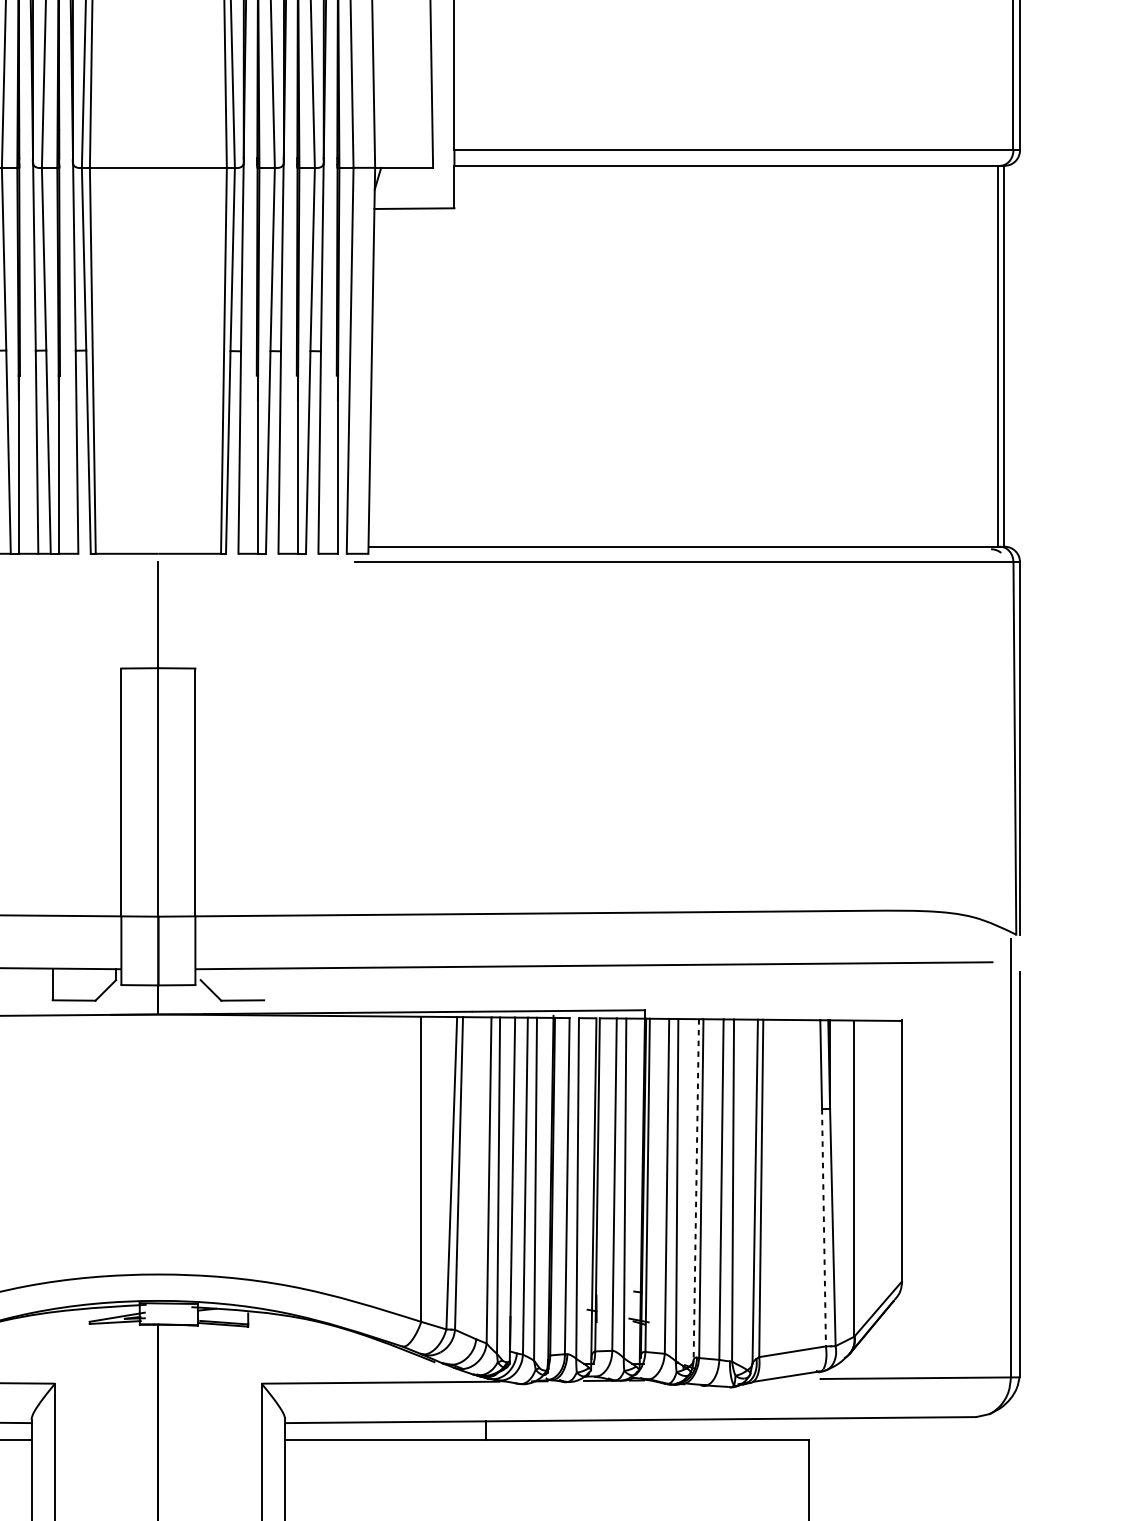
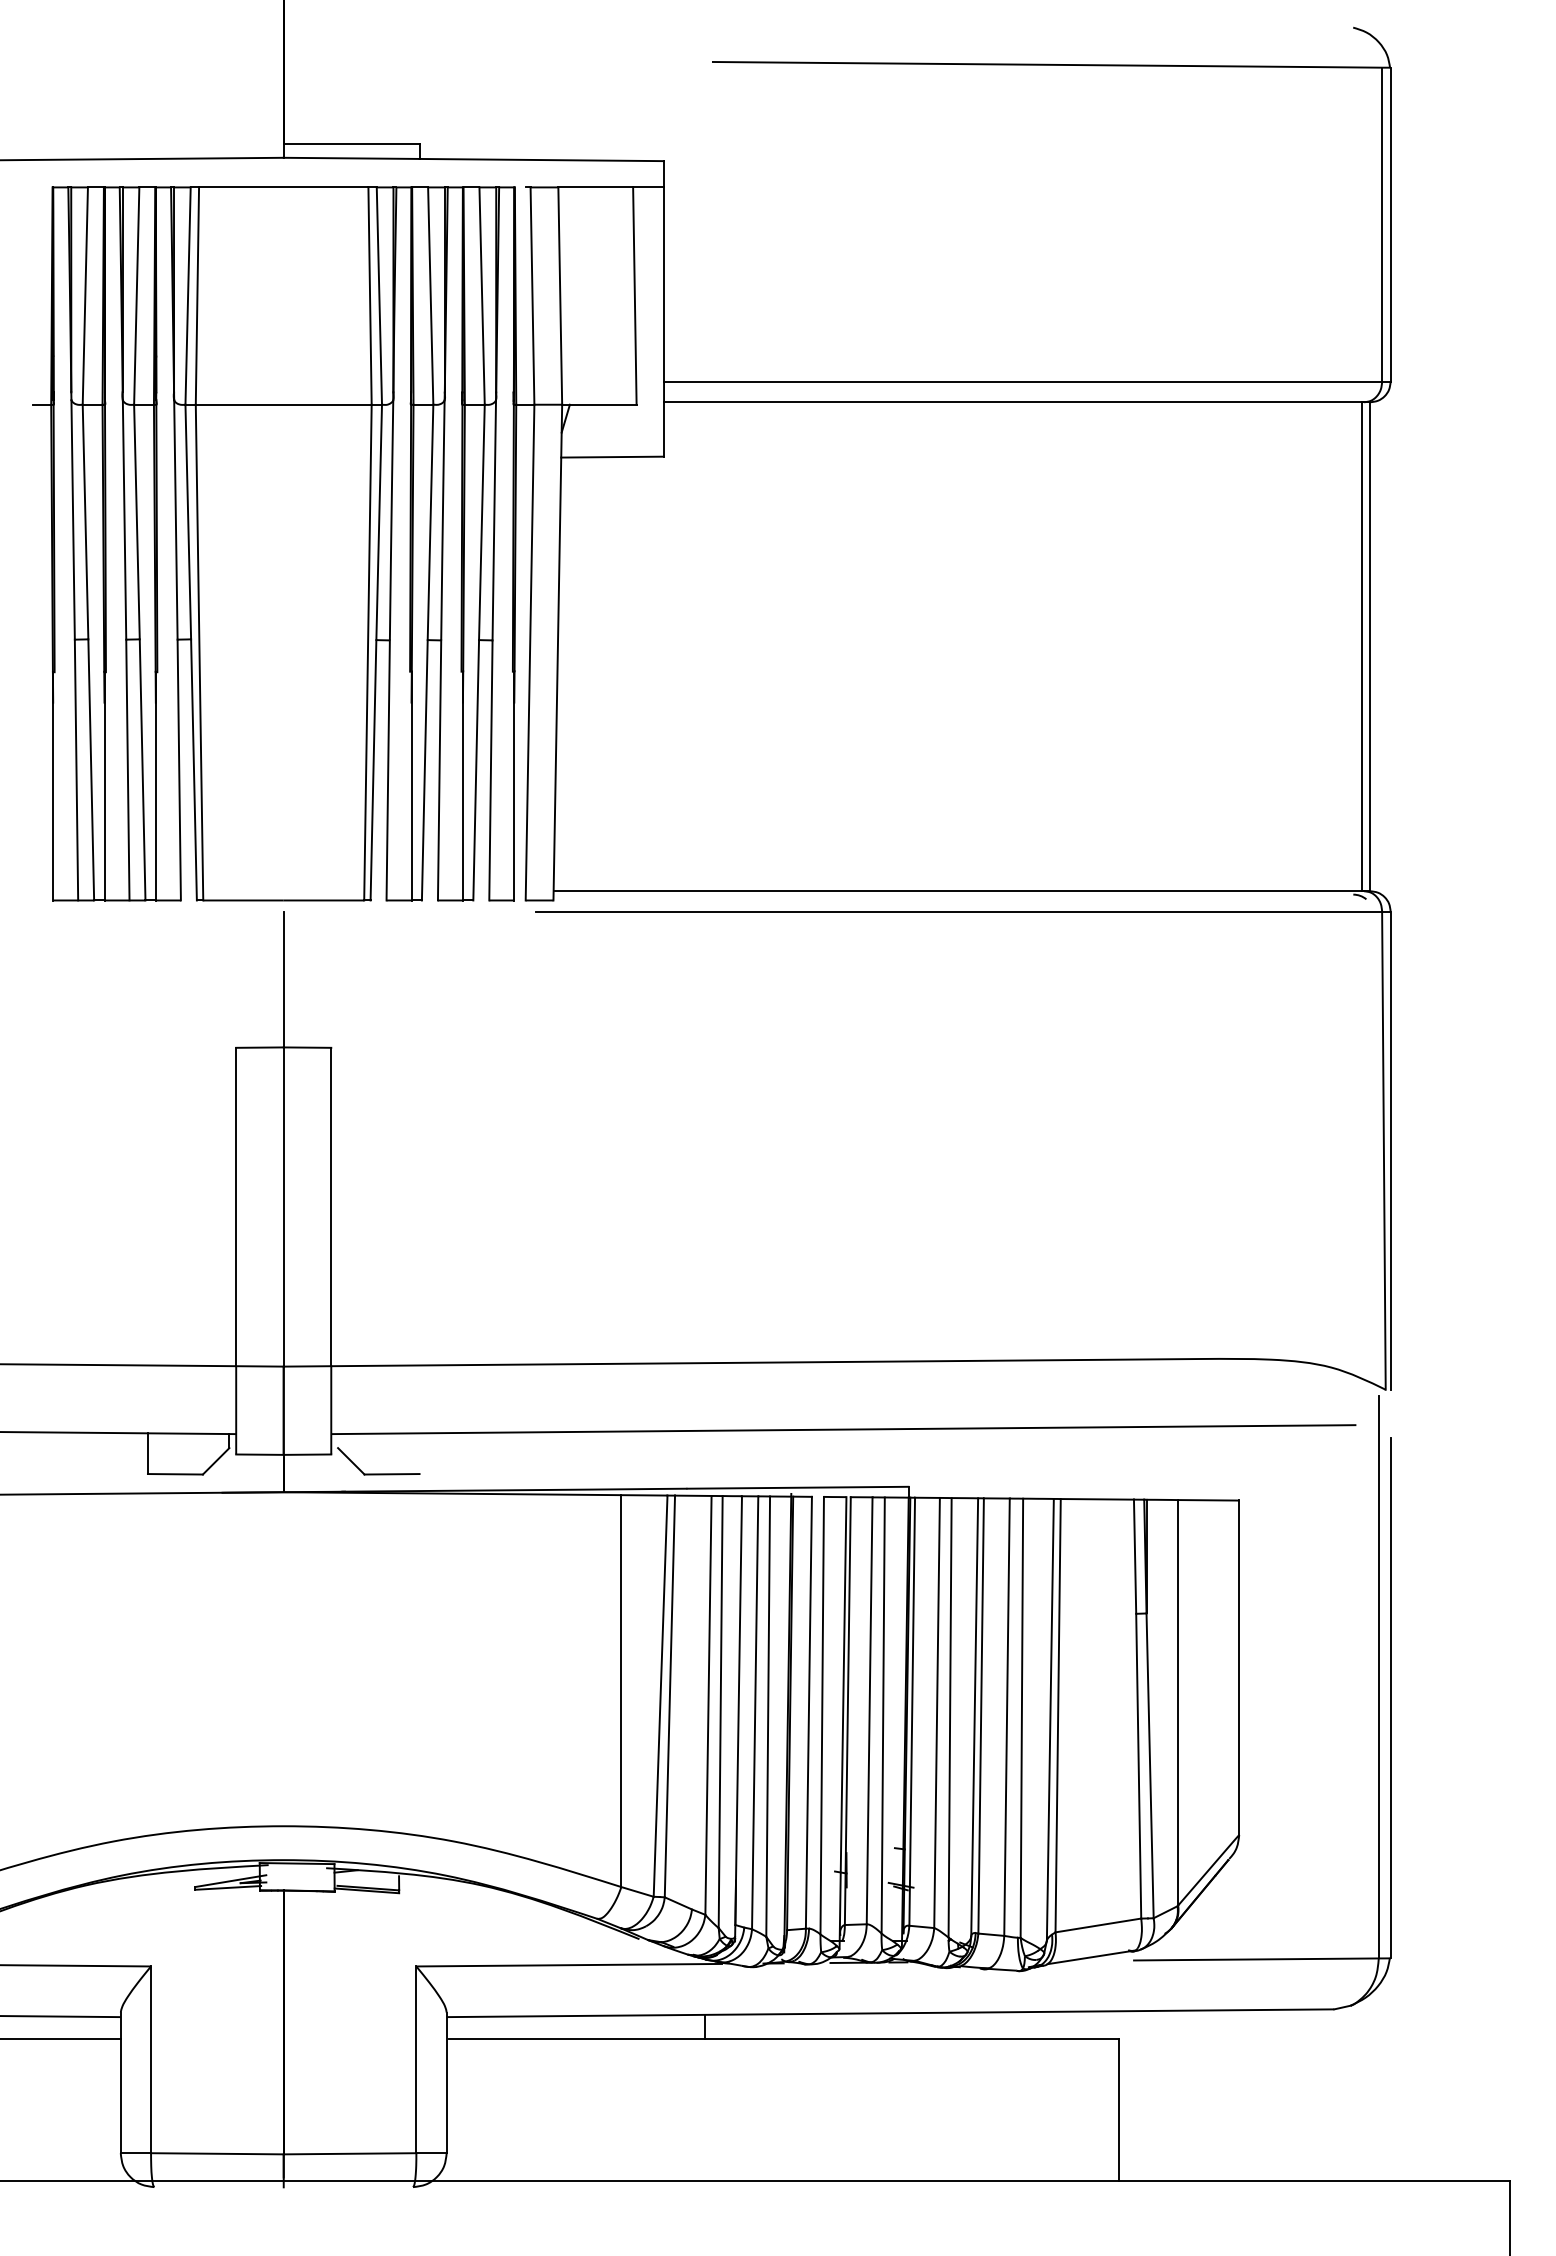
line: (696, 1189) -> (974, 1717), dashed -> solid
line: (823, 1228) -> (1138, 1766), dashed -> solid

